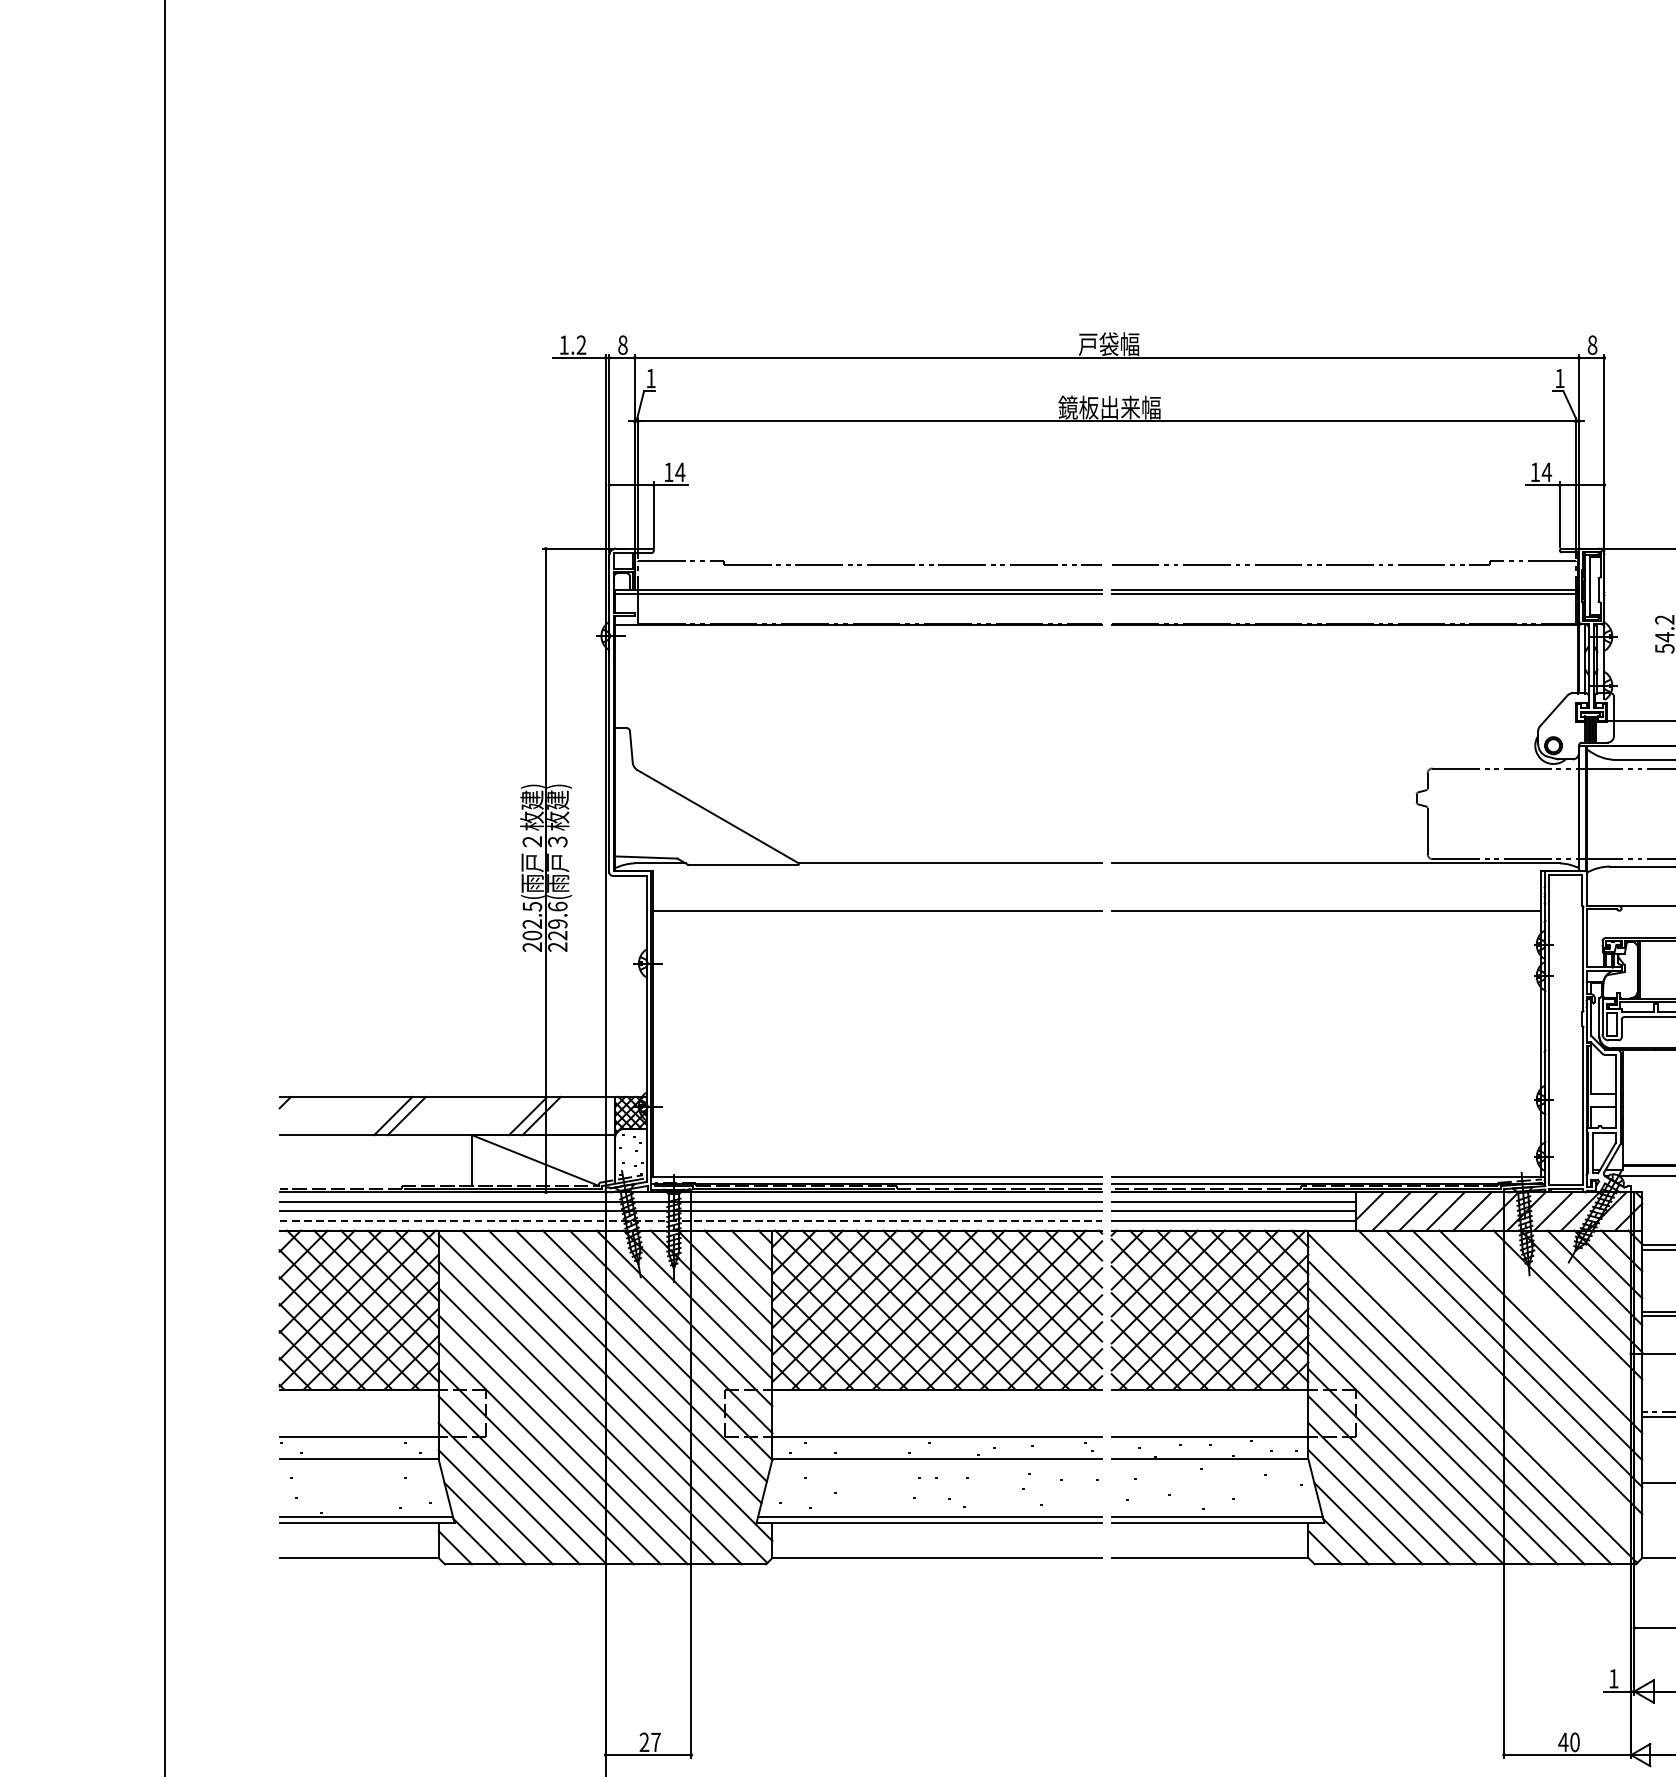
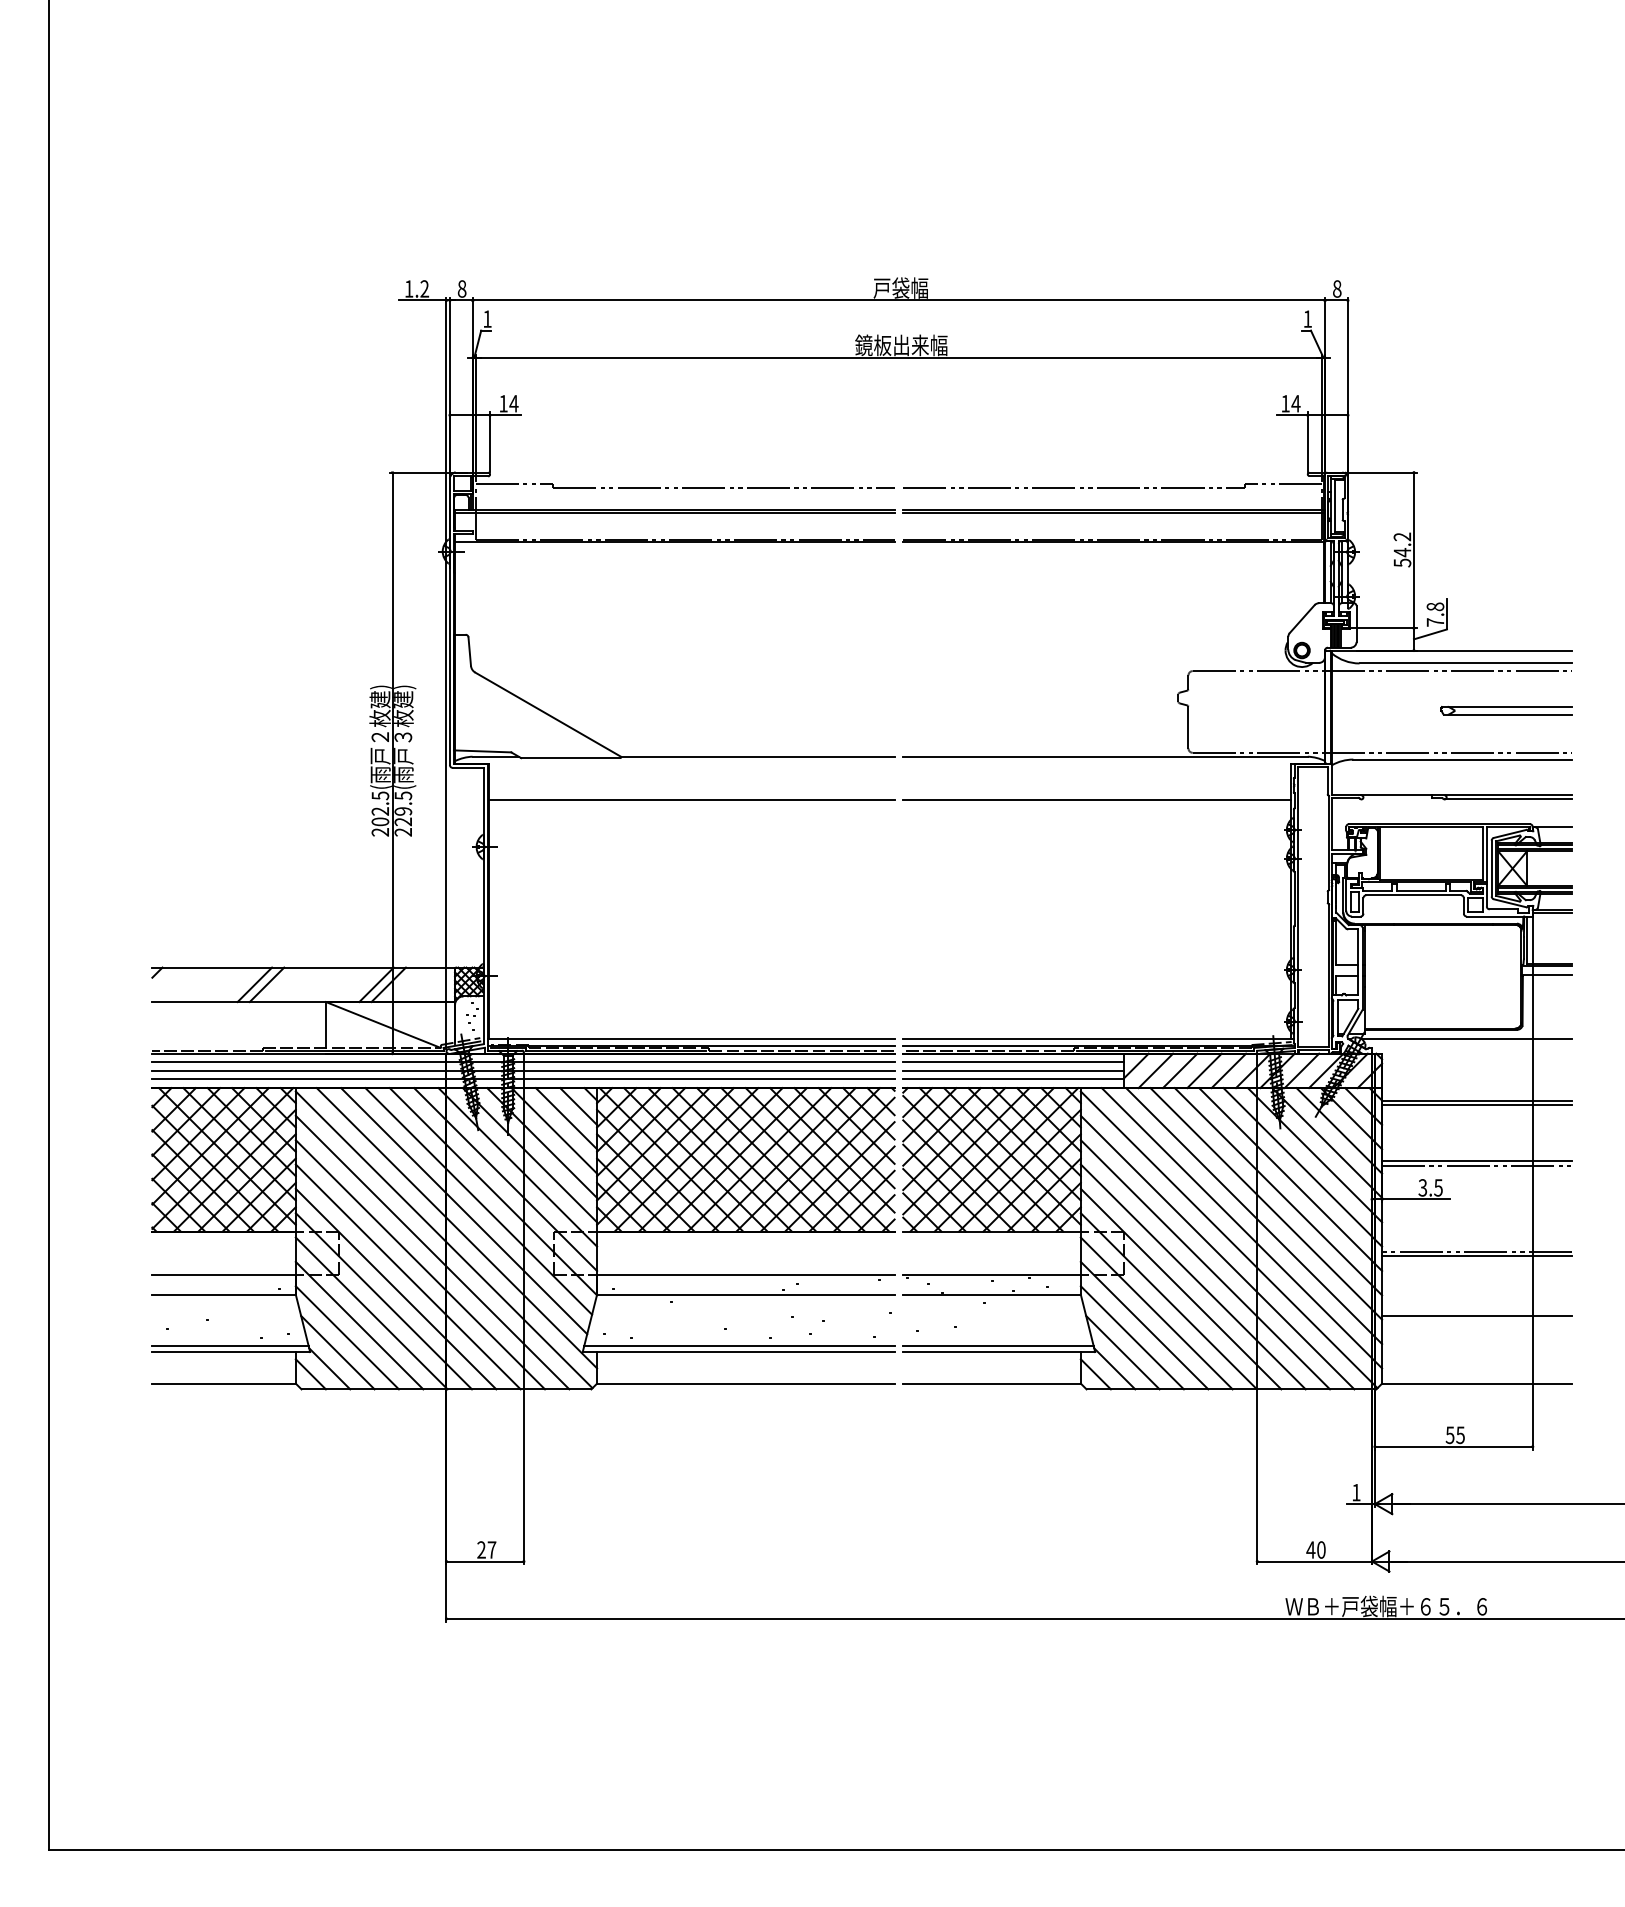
text: (557, 906) -> (403, 795), 229.6( -> 229.5(
line: (692, 1221) -> (524, 1079), dashed -> solid
line: (1554, 1318) -> (1302, 1167), added
line: (1486, 1386) -> (1241, 1228), added

